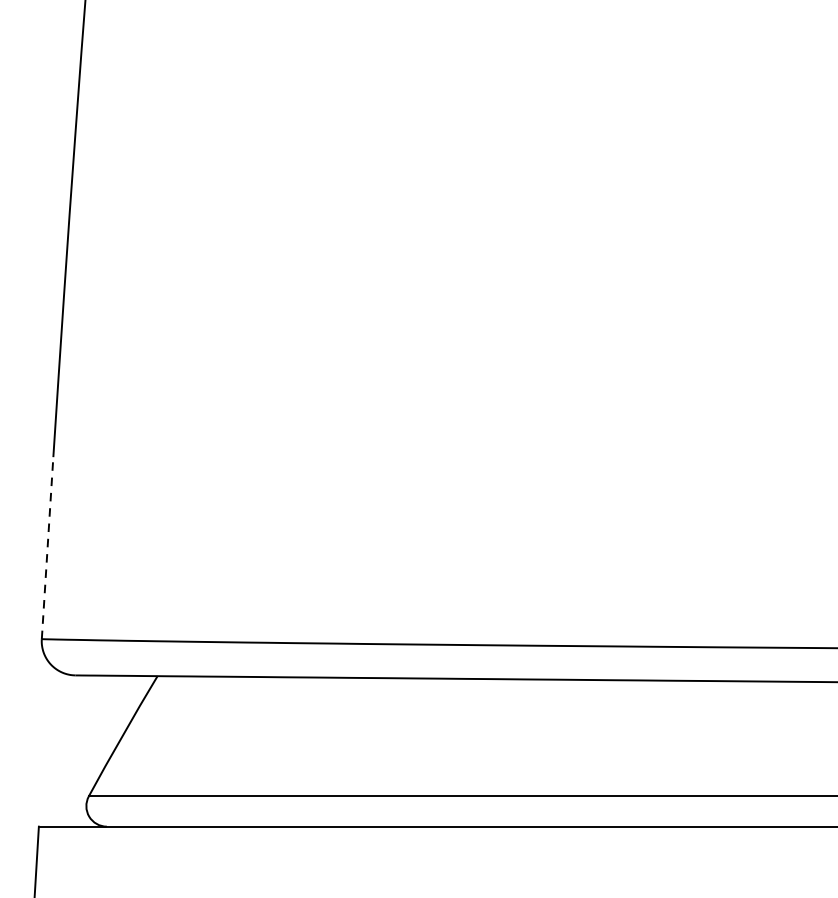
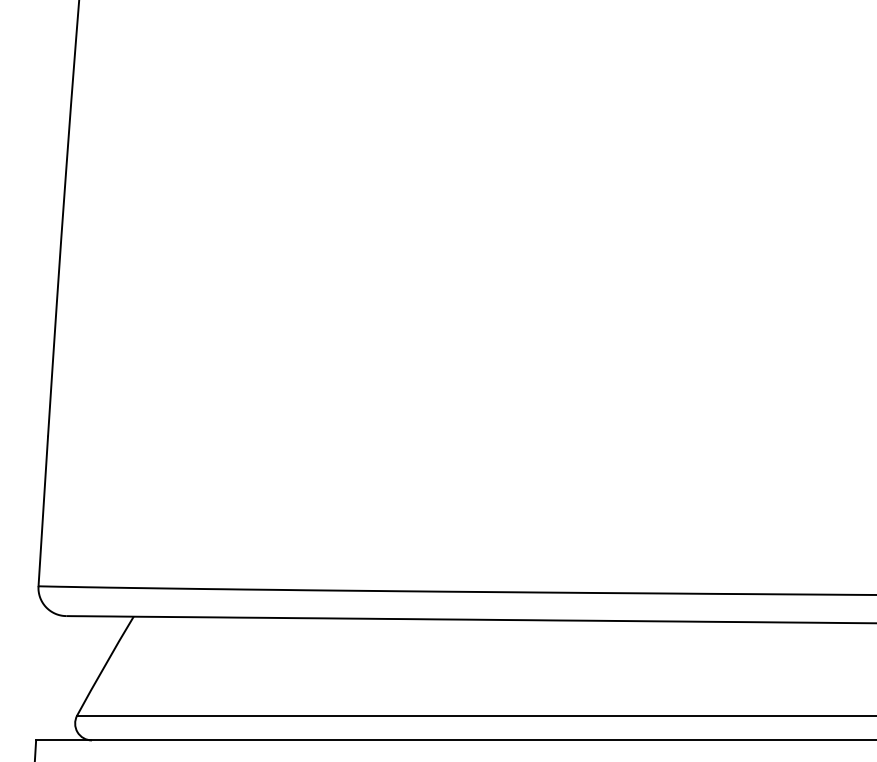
line: (47, 548) -> (43, 511), dashed -> solid

